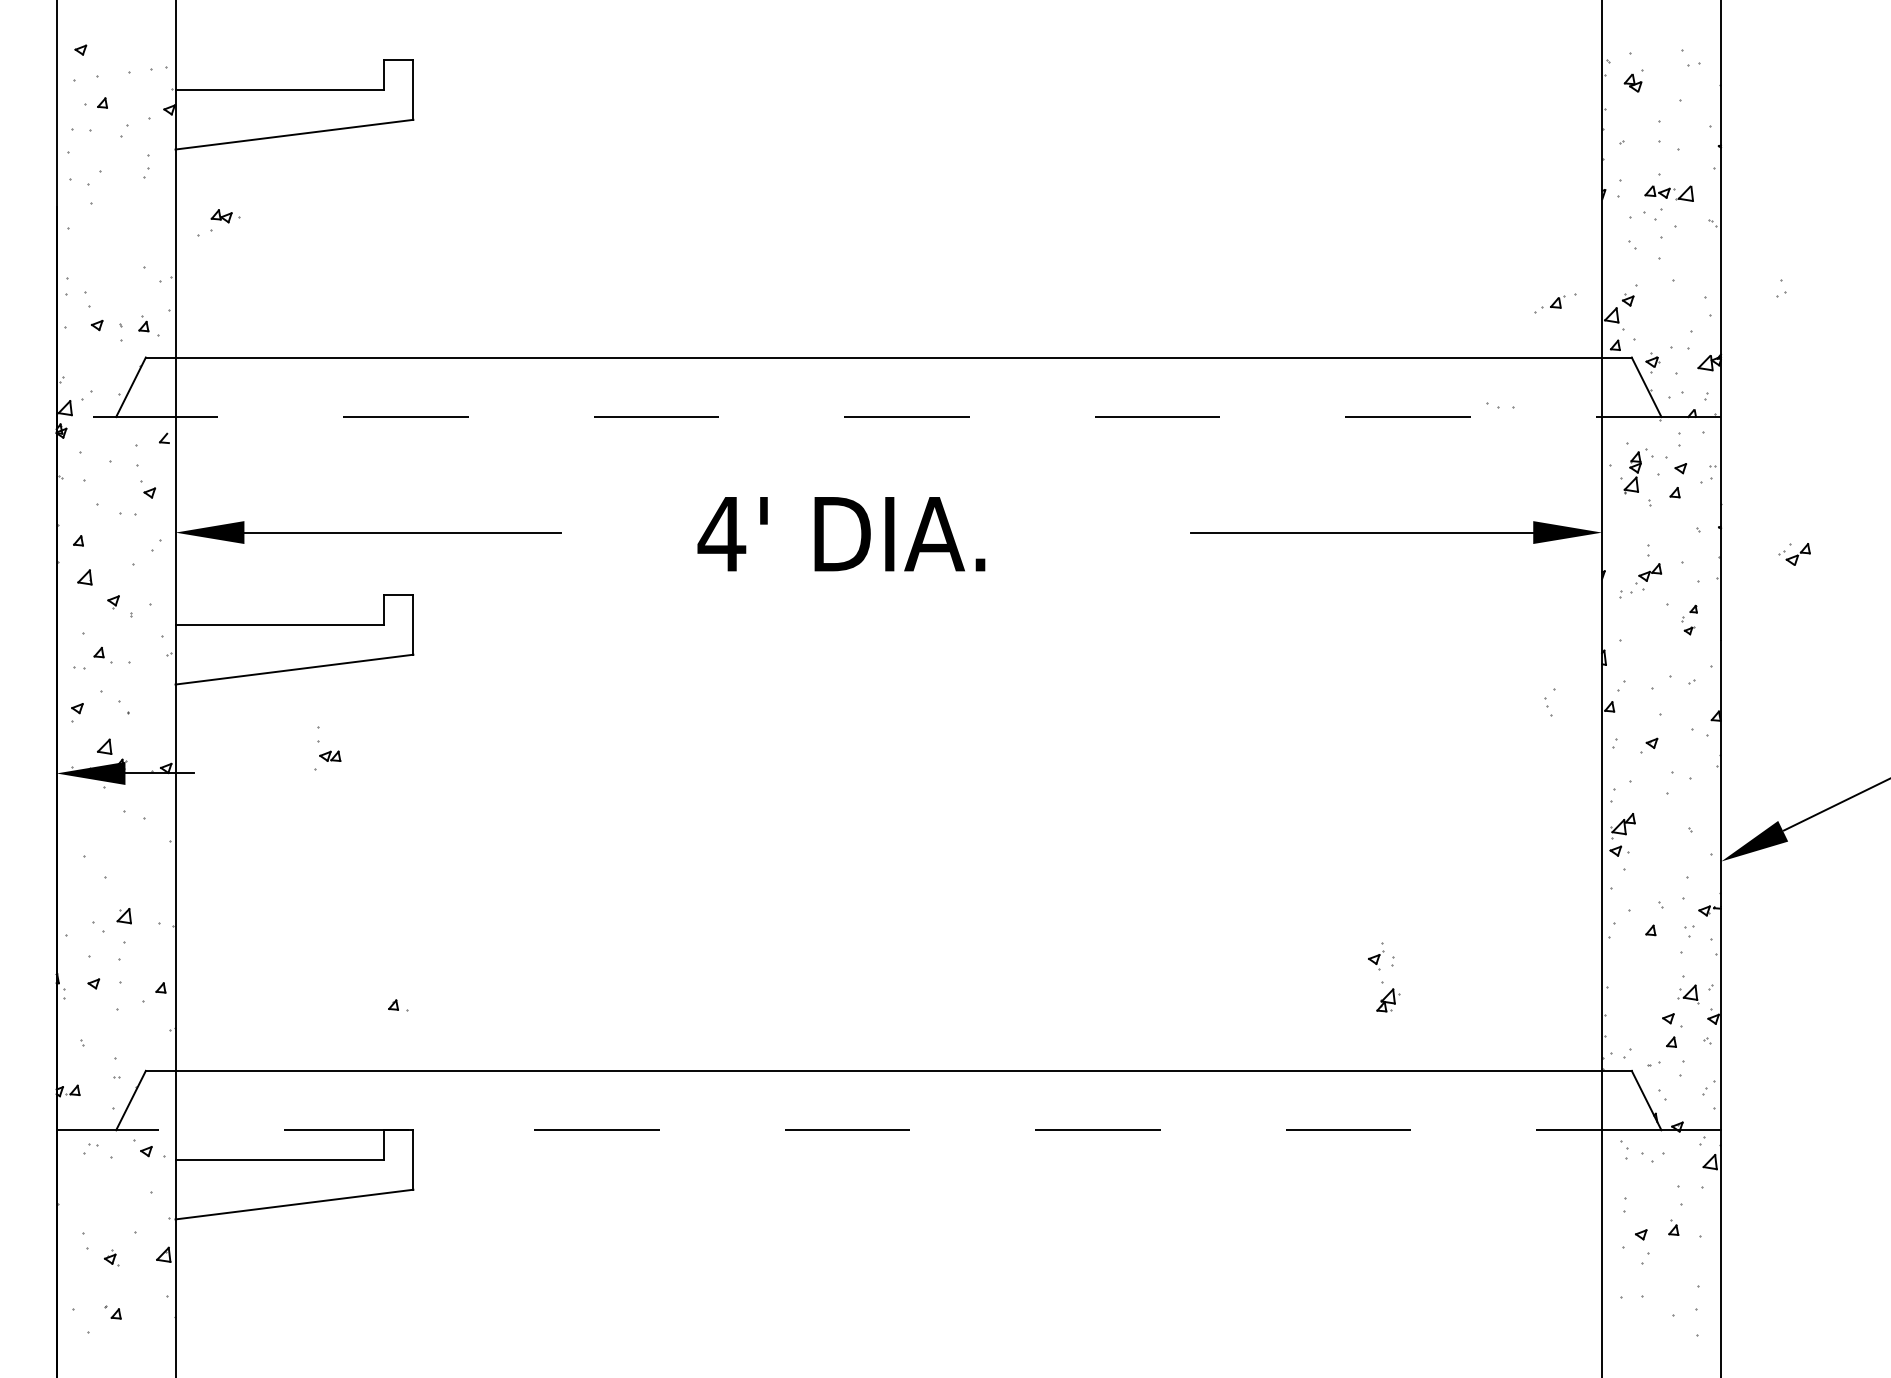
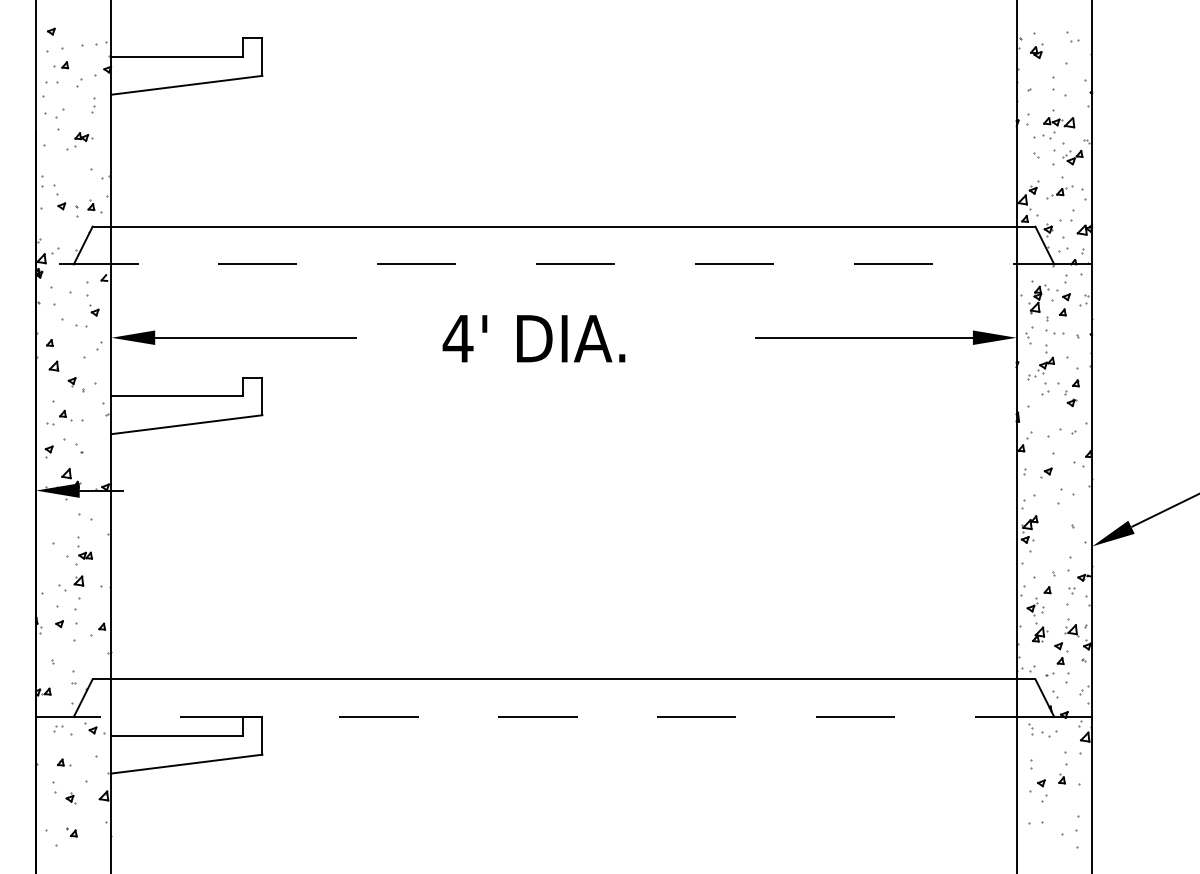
part: (218, 223) -> (79, 141), moved
part: (1781, 287) -> (1045, 388), moved
part: (1554, 303) -> (1059, 192), moved
part: (1499, 404) -> (1054, 331), moved
part: (1794, 554) -> (1072, 157), moved
part: (1688, 620) -> (1071, 393), size x1.43
part: (1549, 702) -> (1029, 335), moved
part: (326, 748) -> (83, 550), moved
part: (1384, 976) -> (1037, 619), moved
part: (399, 1005) -> (64, 762), moved

